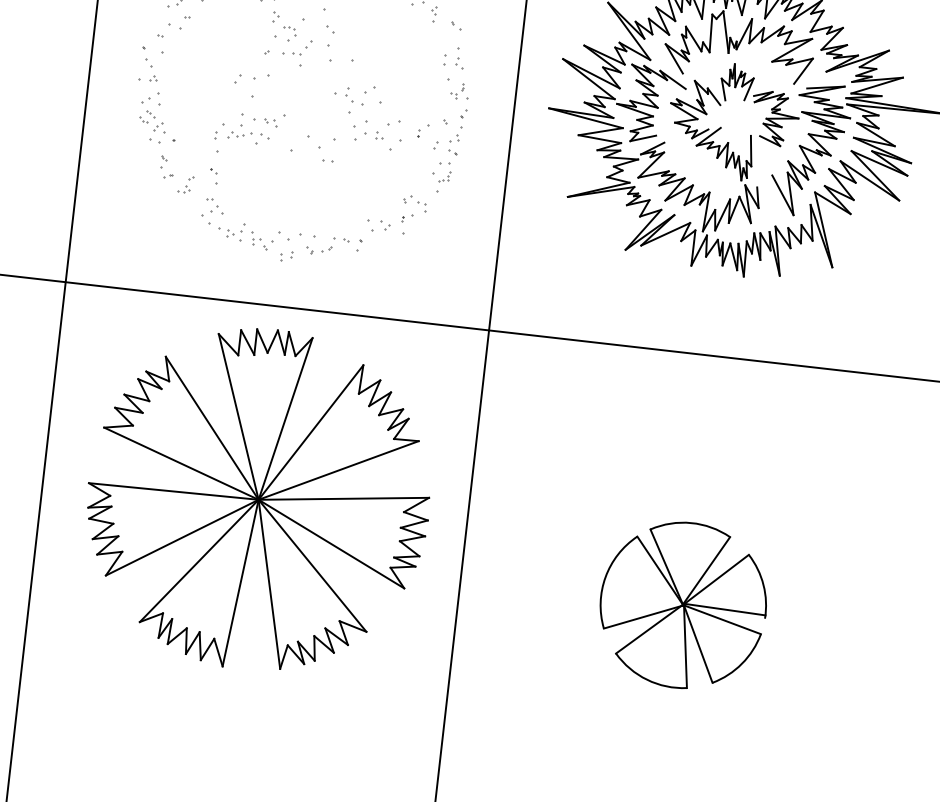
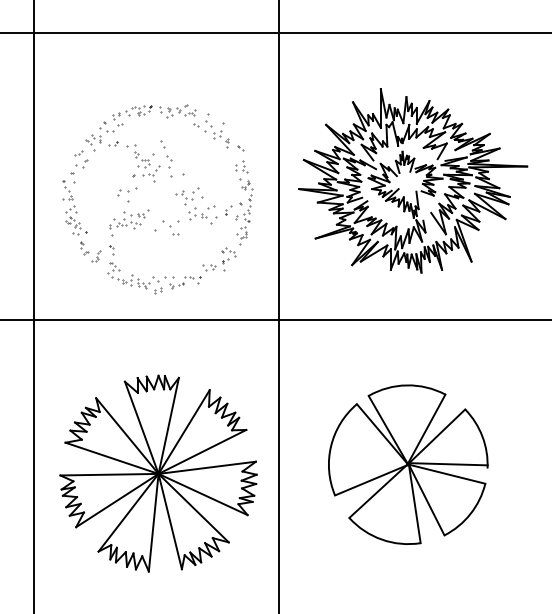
part: (258, 499) -> (158, 473), moved
part: (683, 605) -> (408, 464), size x1.67

